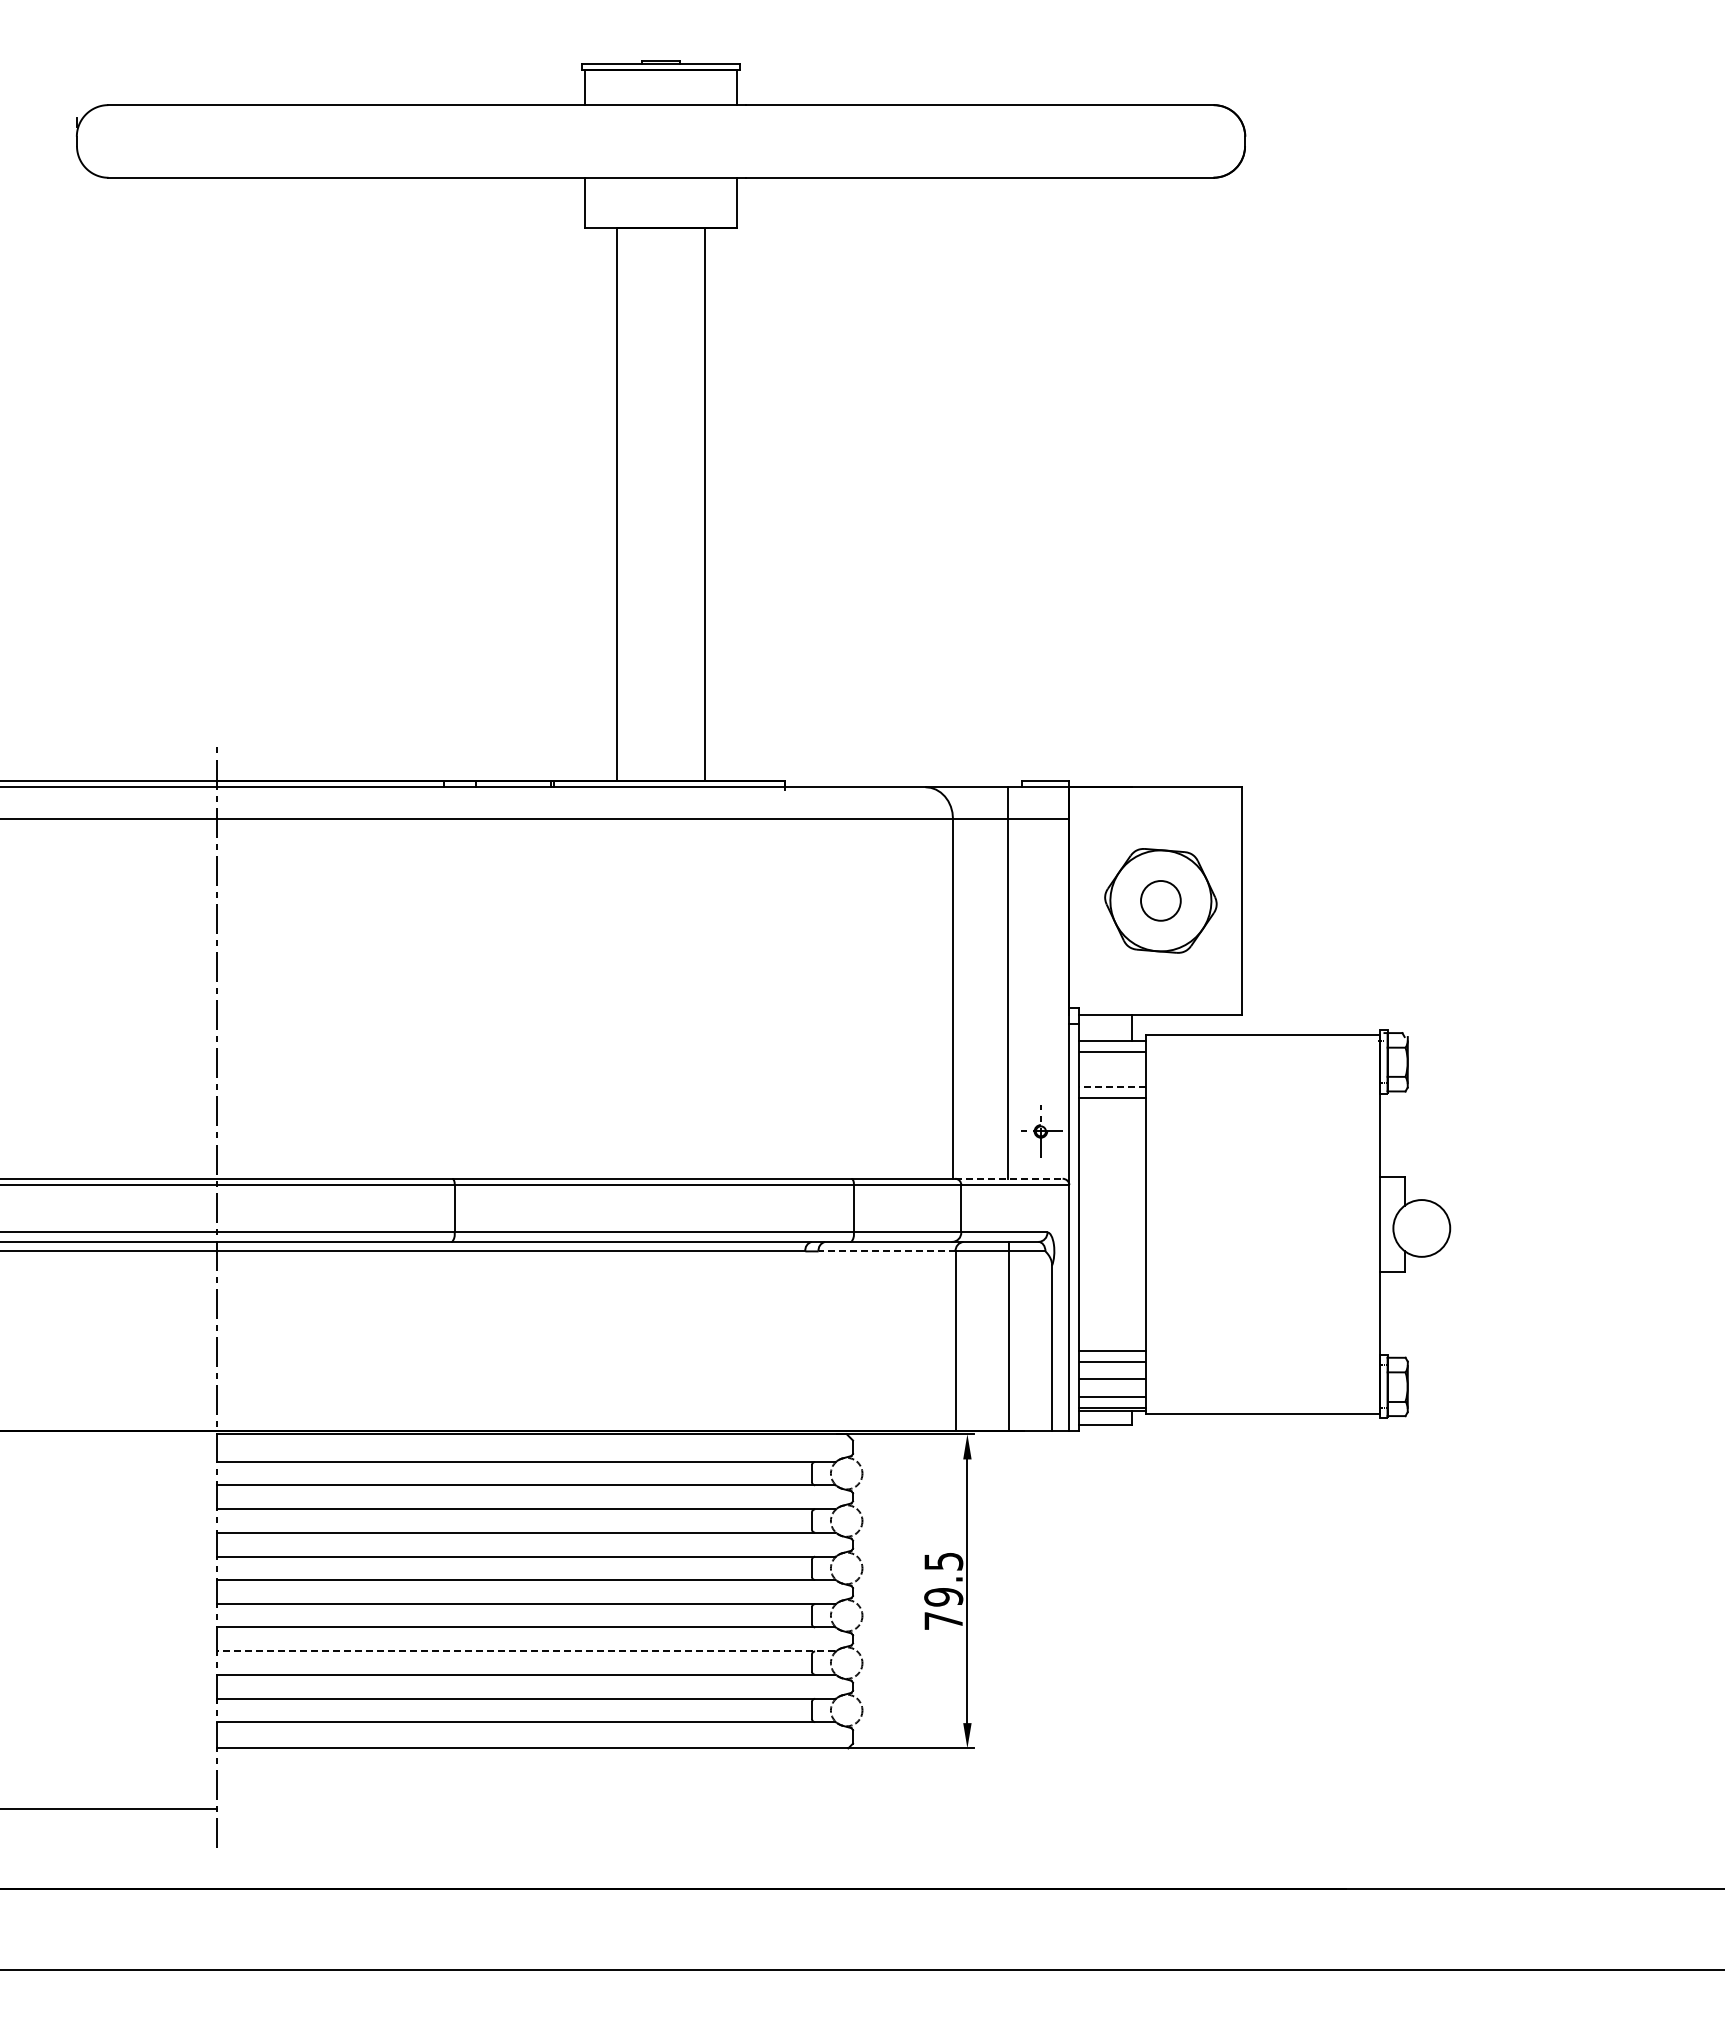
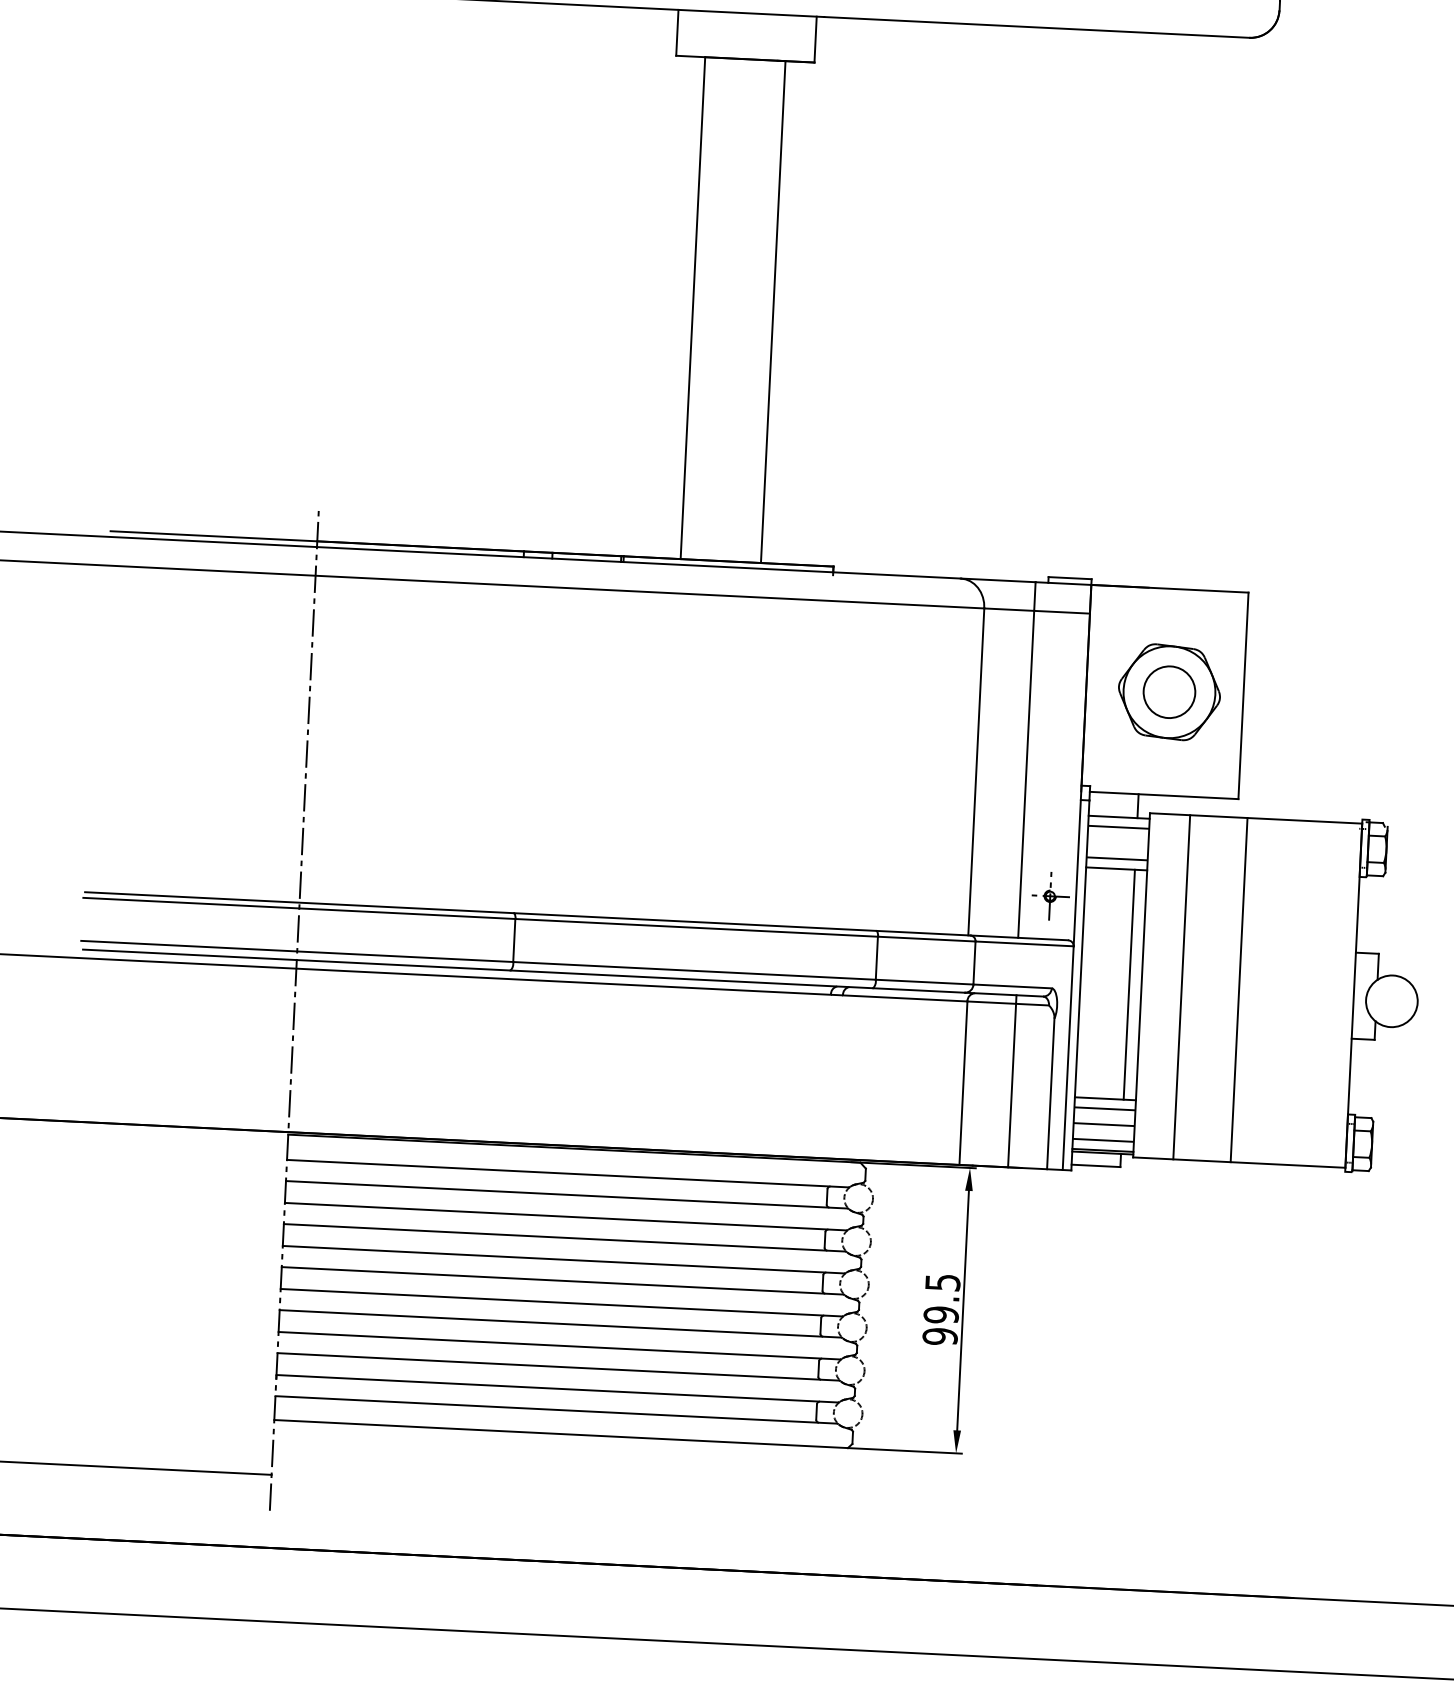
circle: (1160, 900) -> (1169, 691), size x1.43
line: (1112, 1086) -> (1117, 858), dashed -> solid
line: (1009, 1178) -> (1019, 937), dashed -> solid
line: (1132, 1223) -> (1129, 983), added
line: (1190, 1223) -> (1182, 986), added
line: (1253, 1223) -> (1239, 989), added
line: (886, 1251) -> (904, 998), dashed -> solid
text: (943, 1620) -> (940, 1336), 79.5 -> 99.5
line: (525, 1651) -> (559, 1345), dashed -> solid

